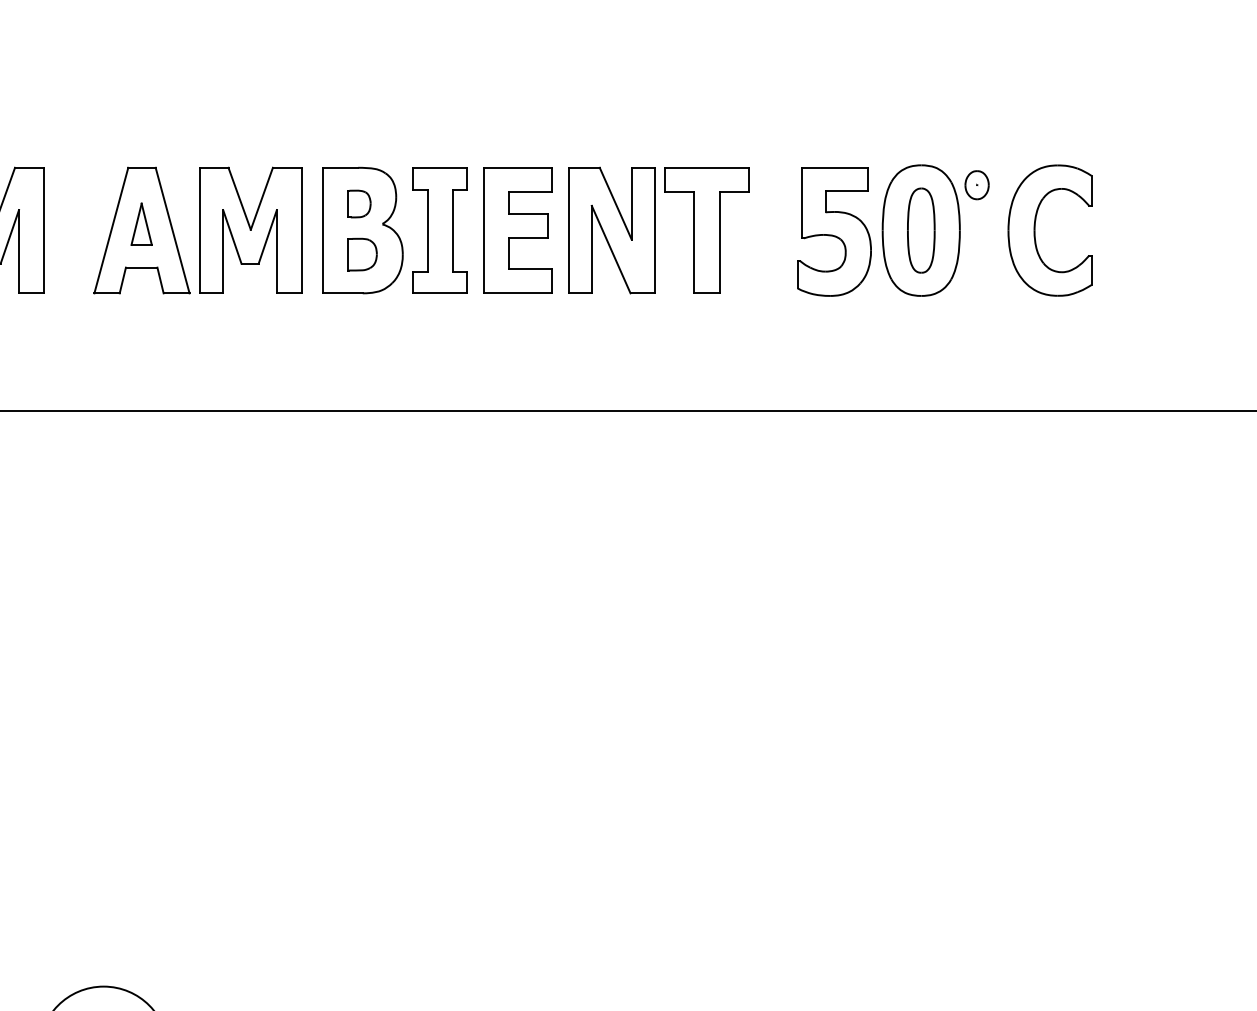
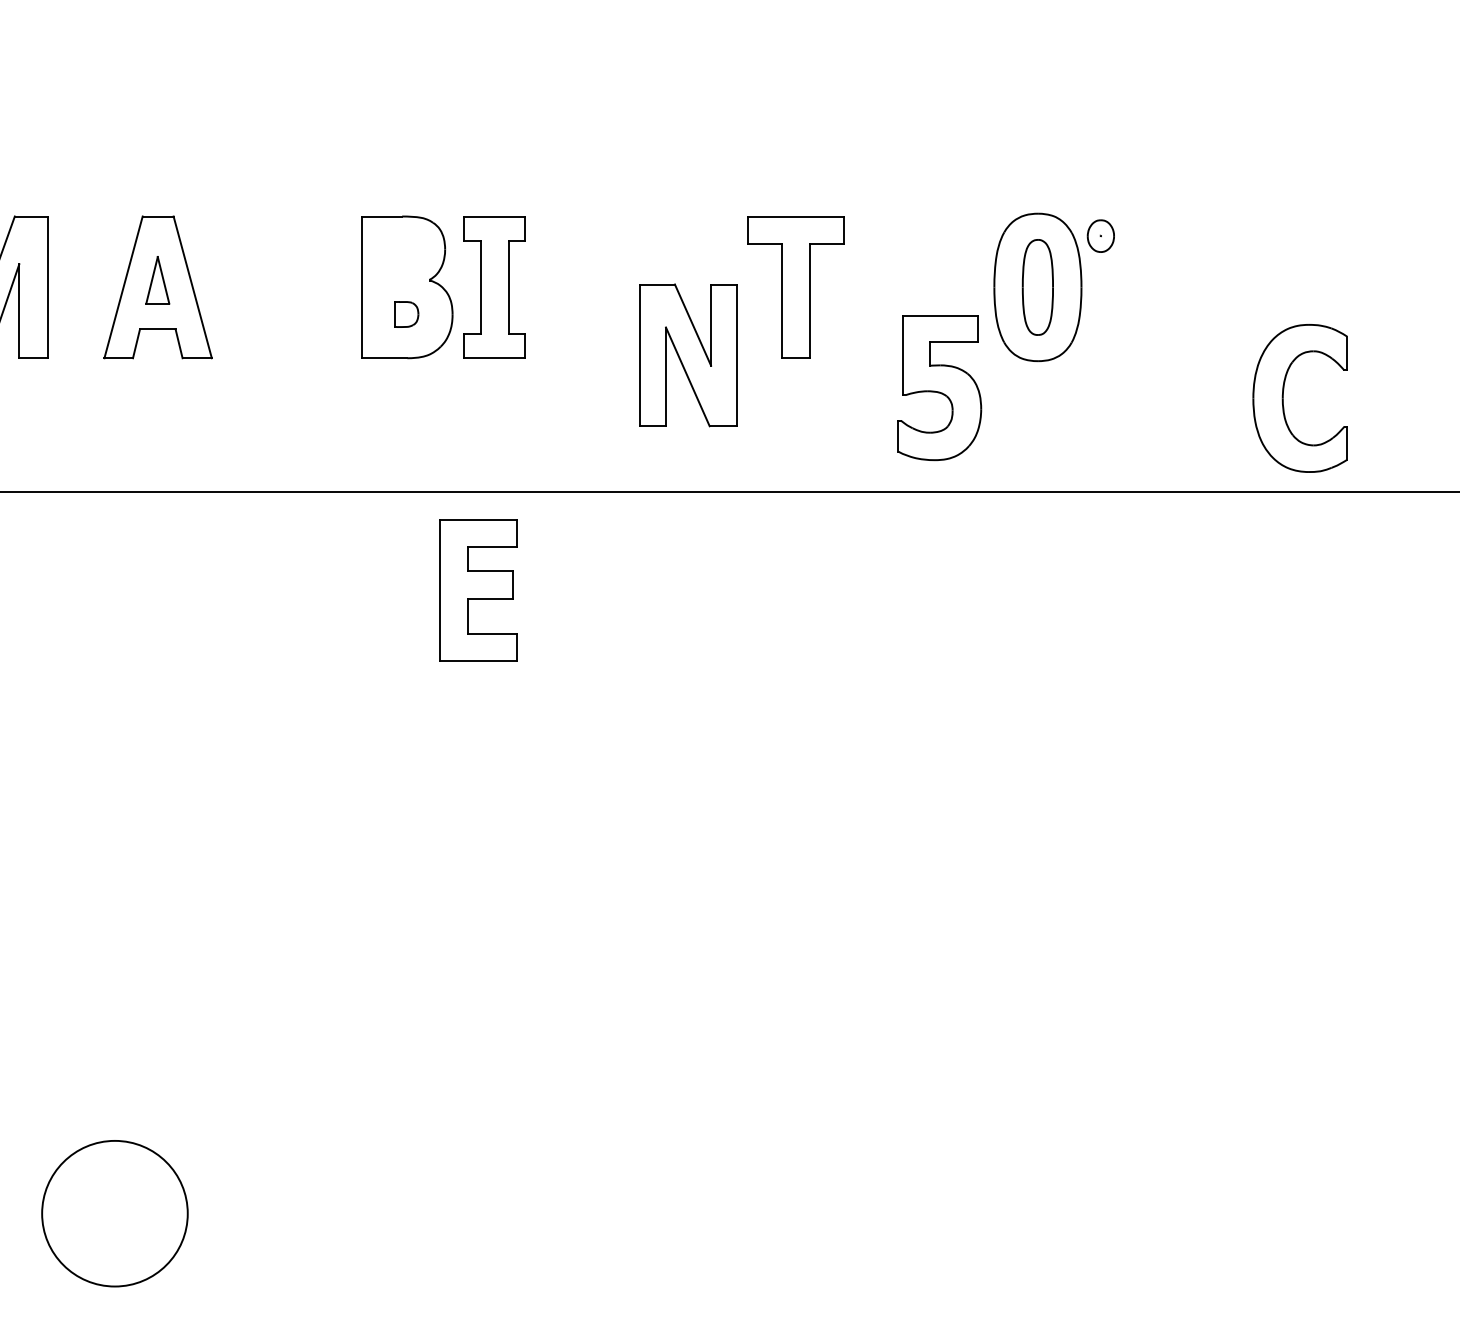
part: (359, 204) -> (403, 257), removed
part: (250, 229) -> (280, 286), removed
part: (517, 230) -> (478, 590), moved
part: (611, 230) -> (688, 355), moved
part: (1035, 230) -> (1283, 398), moved
part: (834, 232) -> (939, 388), moved
part: (361, 254) -> (406, 314), size x0.7

